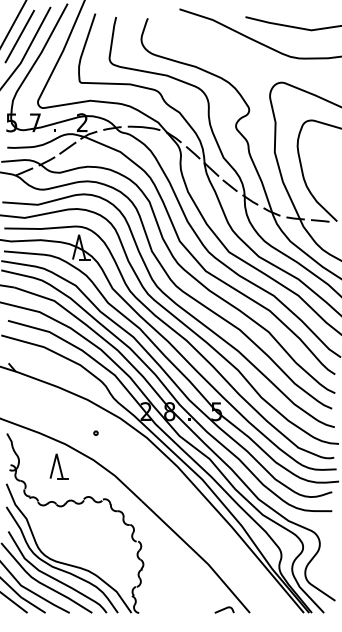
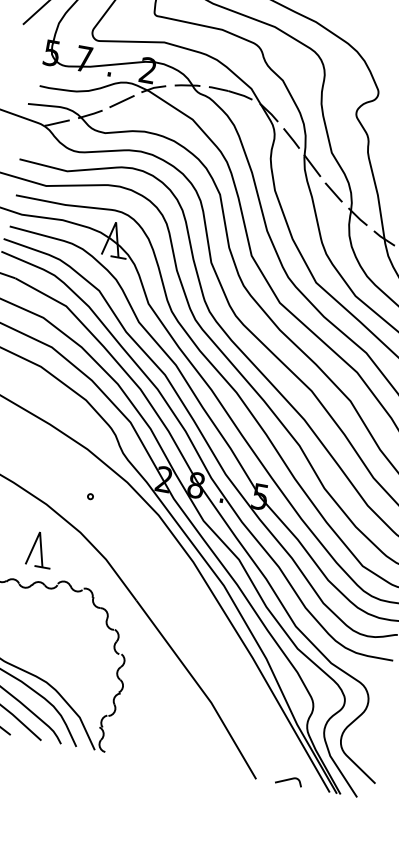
part: (58, 466) -> (39, 549), moved
curve: (224, 609) -> (289, 780), moved

